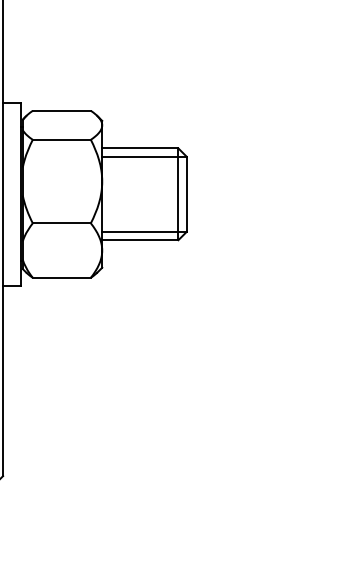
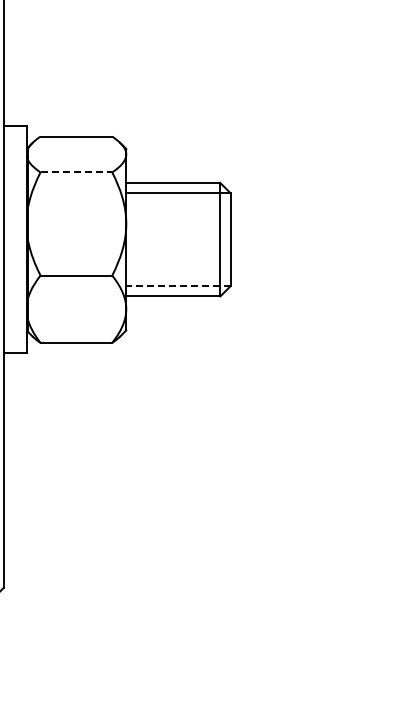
line: (61, 139) -> (76, 172), solid -> dashed
line: (143, 232) -> (177, 286), solid -> dashed

